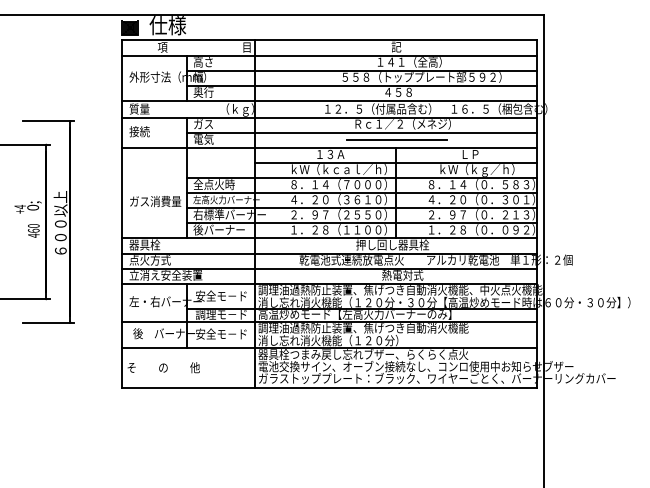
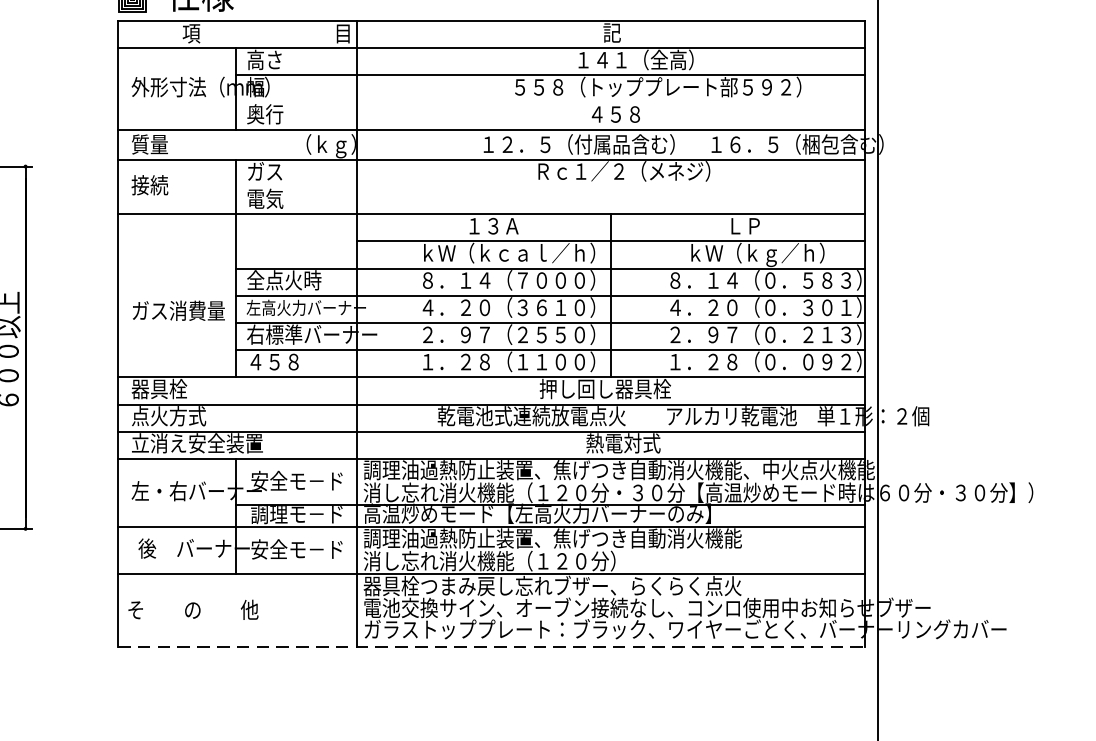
line: (362, 85) -> (551, 102), removed
line: (362, 132) -> (551, 186), removed
line: (396, 140) -> (612, 201), removed
text: (218, 229) -> (291, 361), 後バーナー -> ４５８
line: (329, 388) -> (491, 647), solid -> dashed

